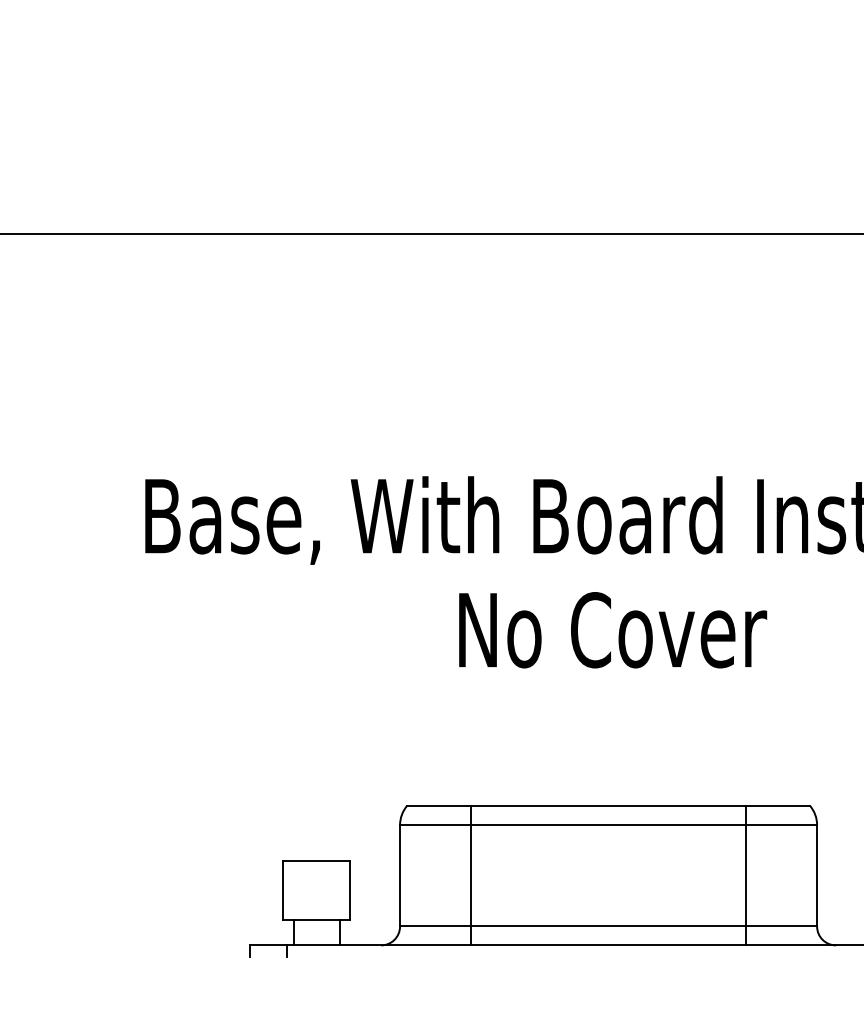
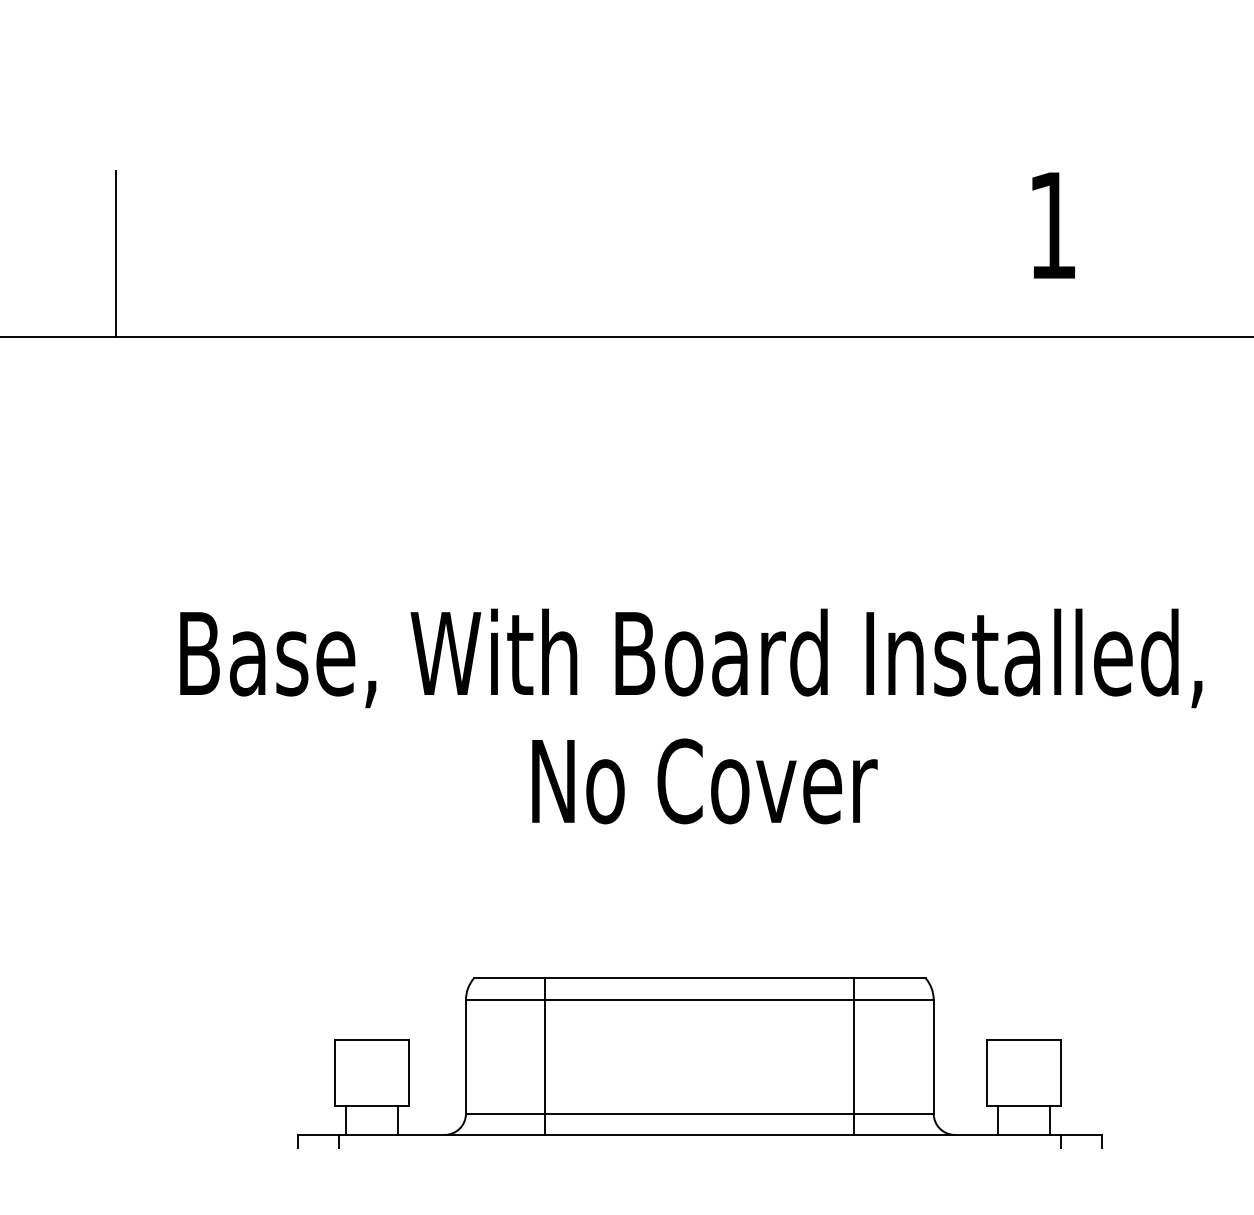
line: (87, 160) -> (115, 254), added

